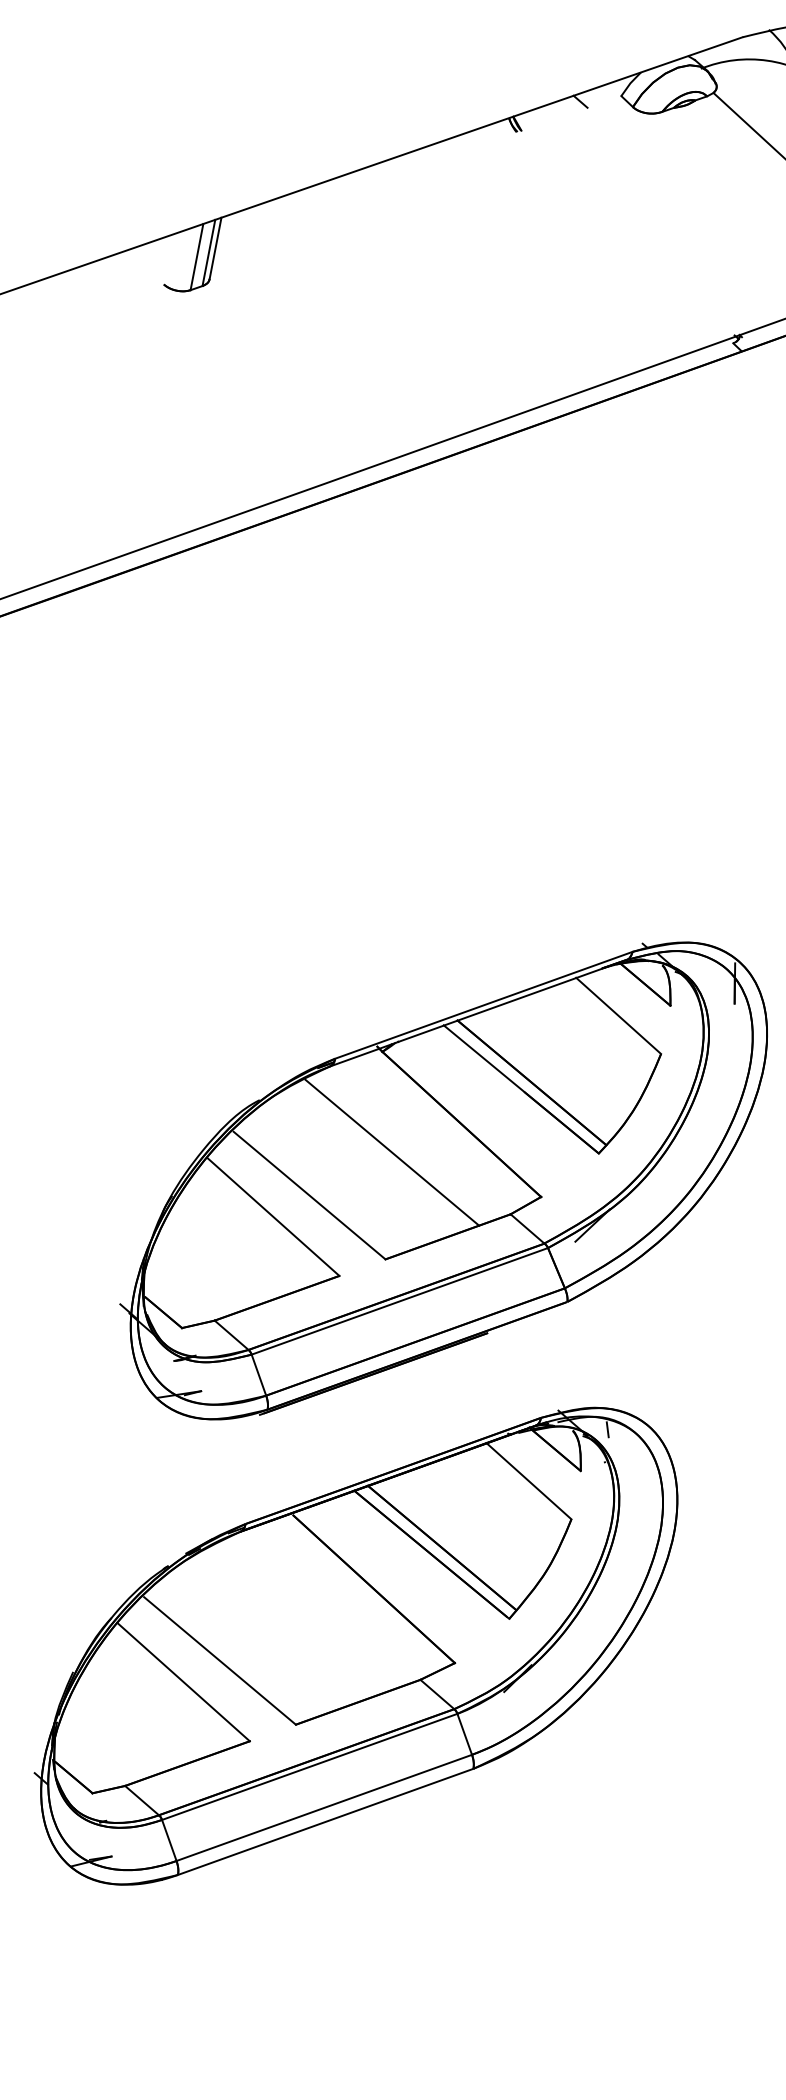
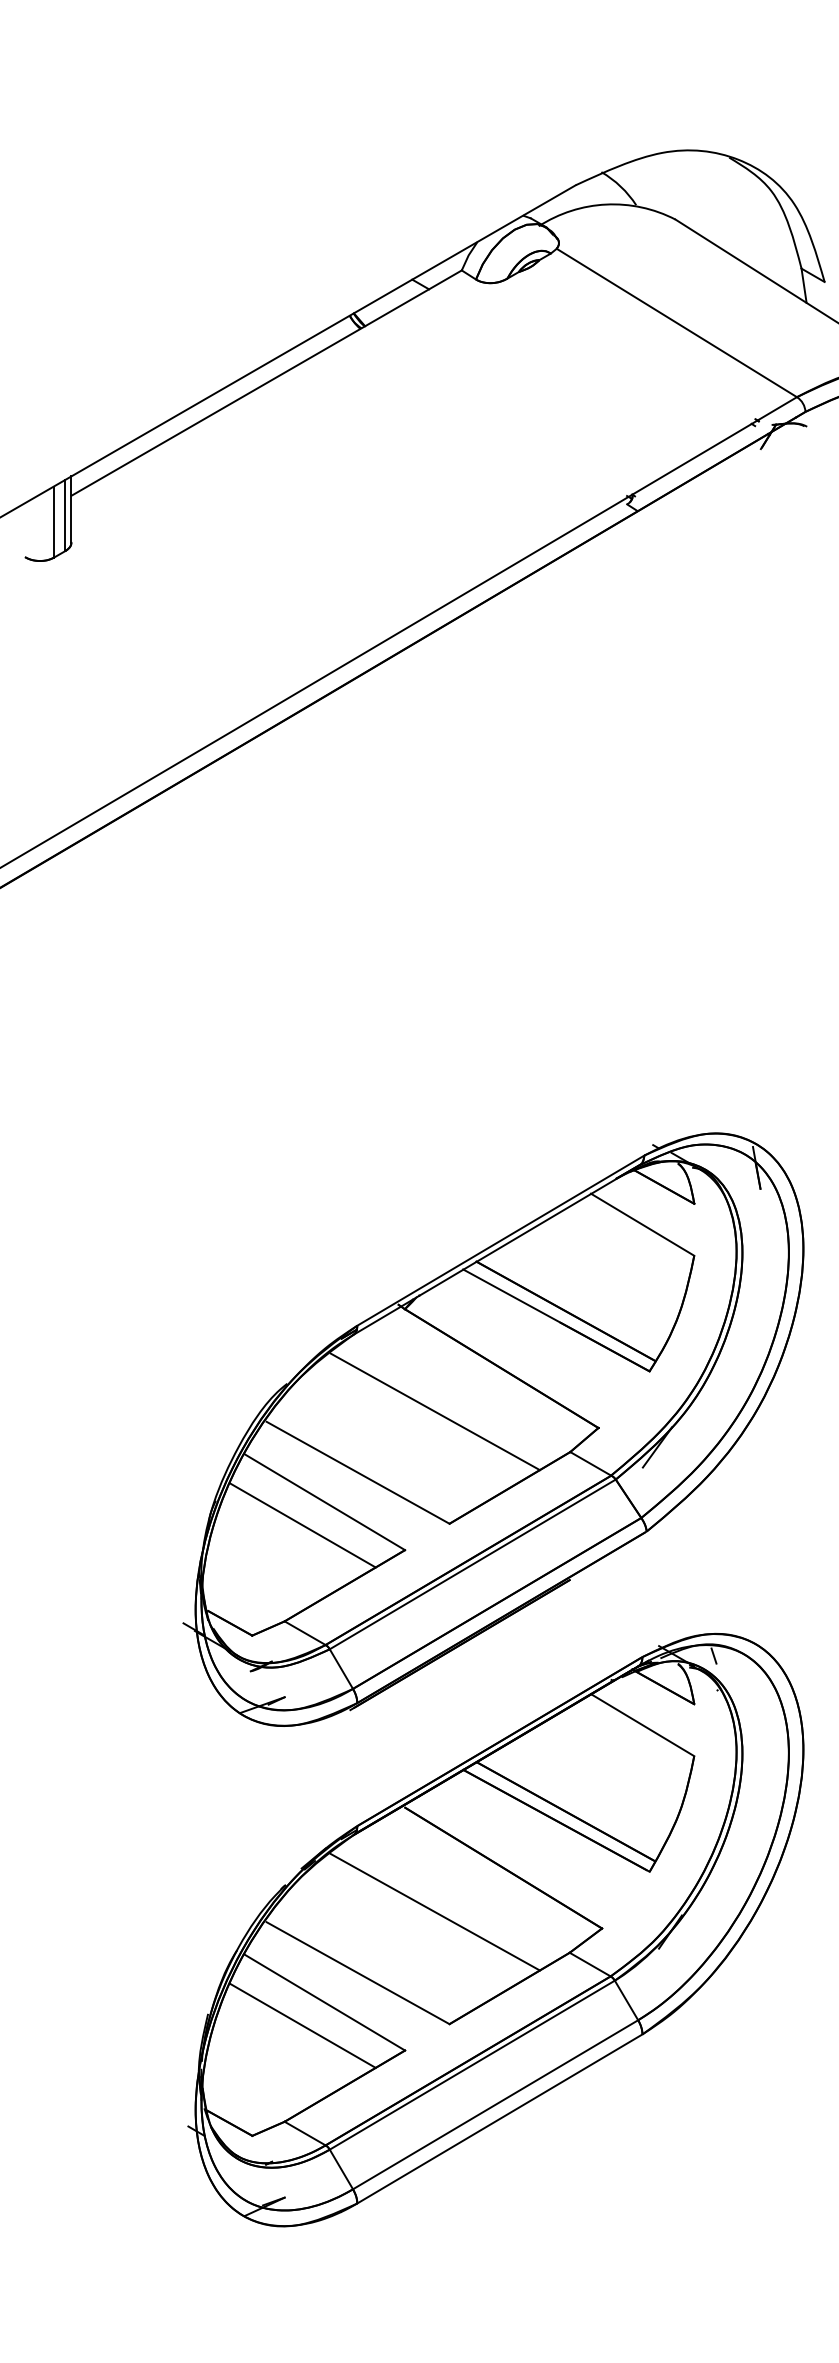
line: (419, 165) -> (266, 382), added
line: (248, 1234) -> (302, 1525), added
line: (302, 1617) -> (434, 1911), added
line: (158, 1699) -> (302, 2025), added

